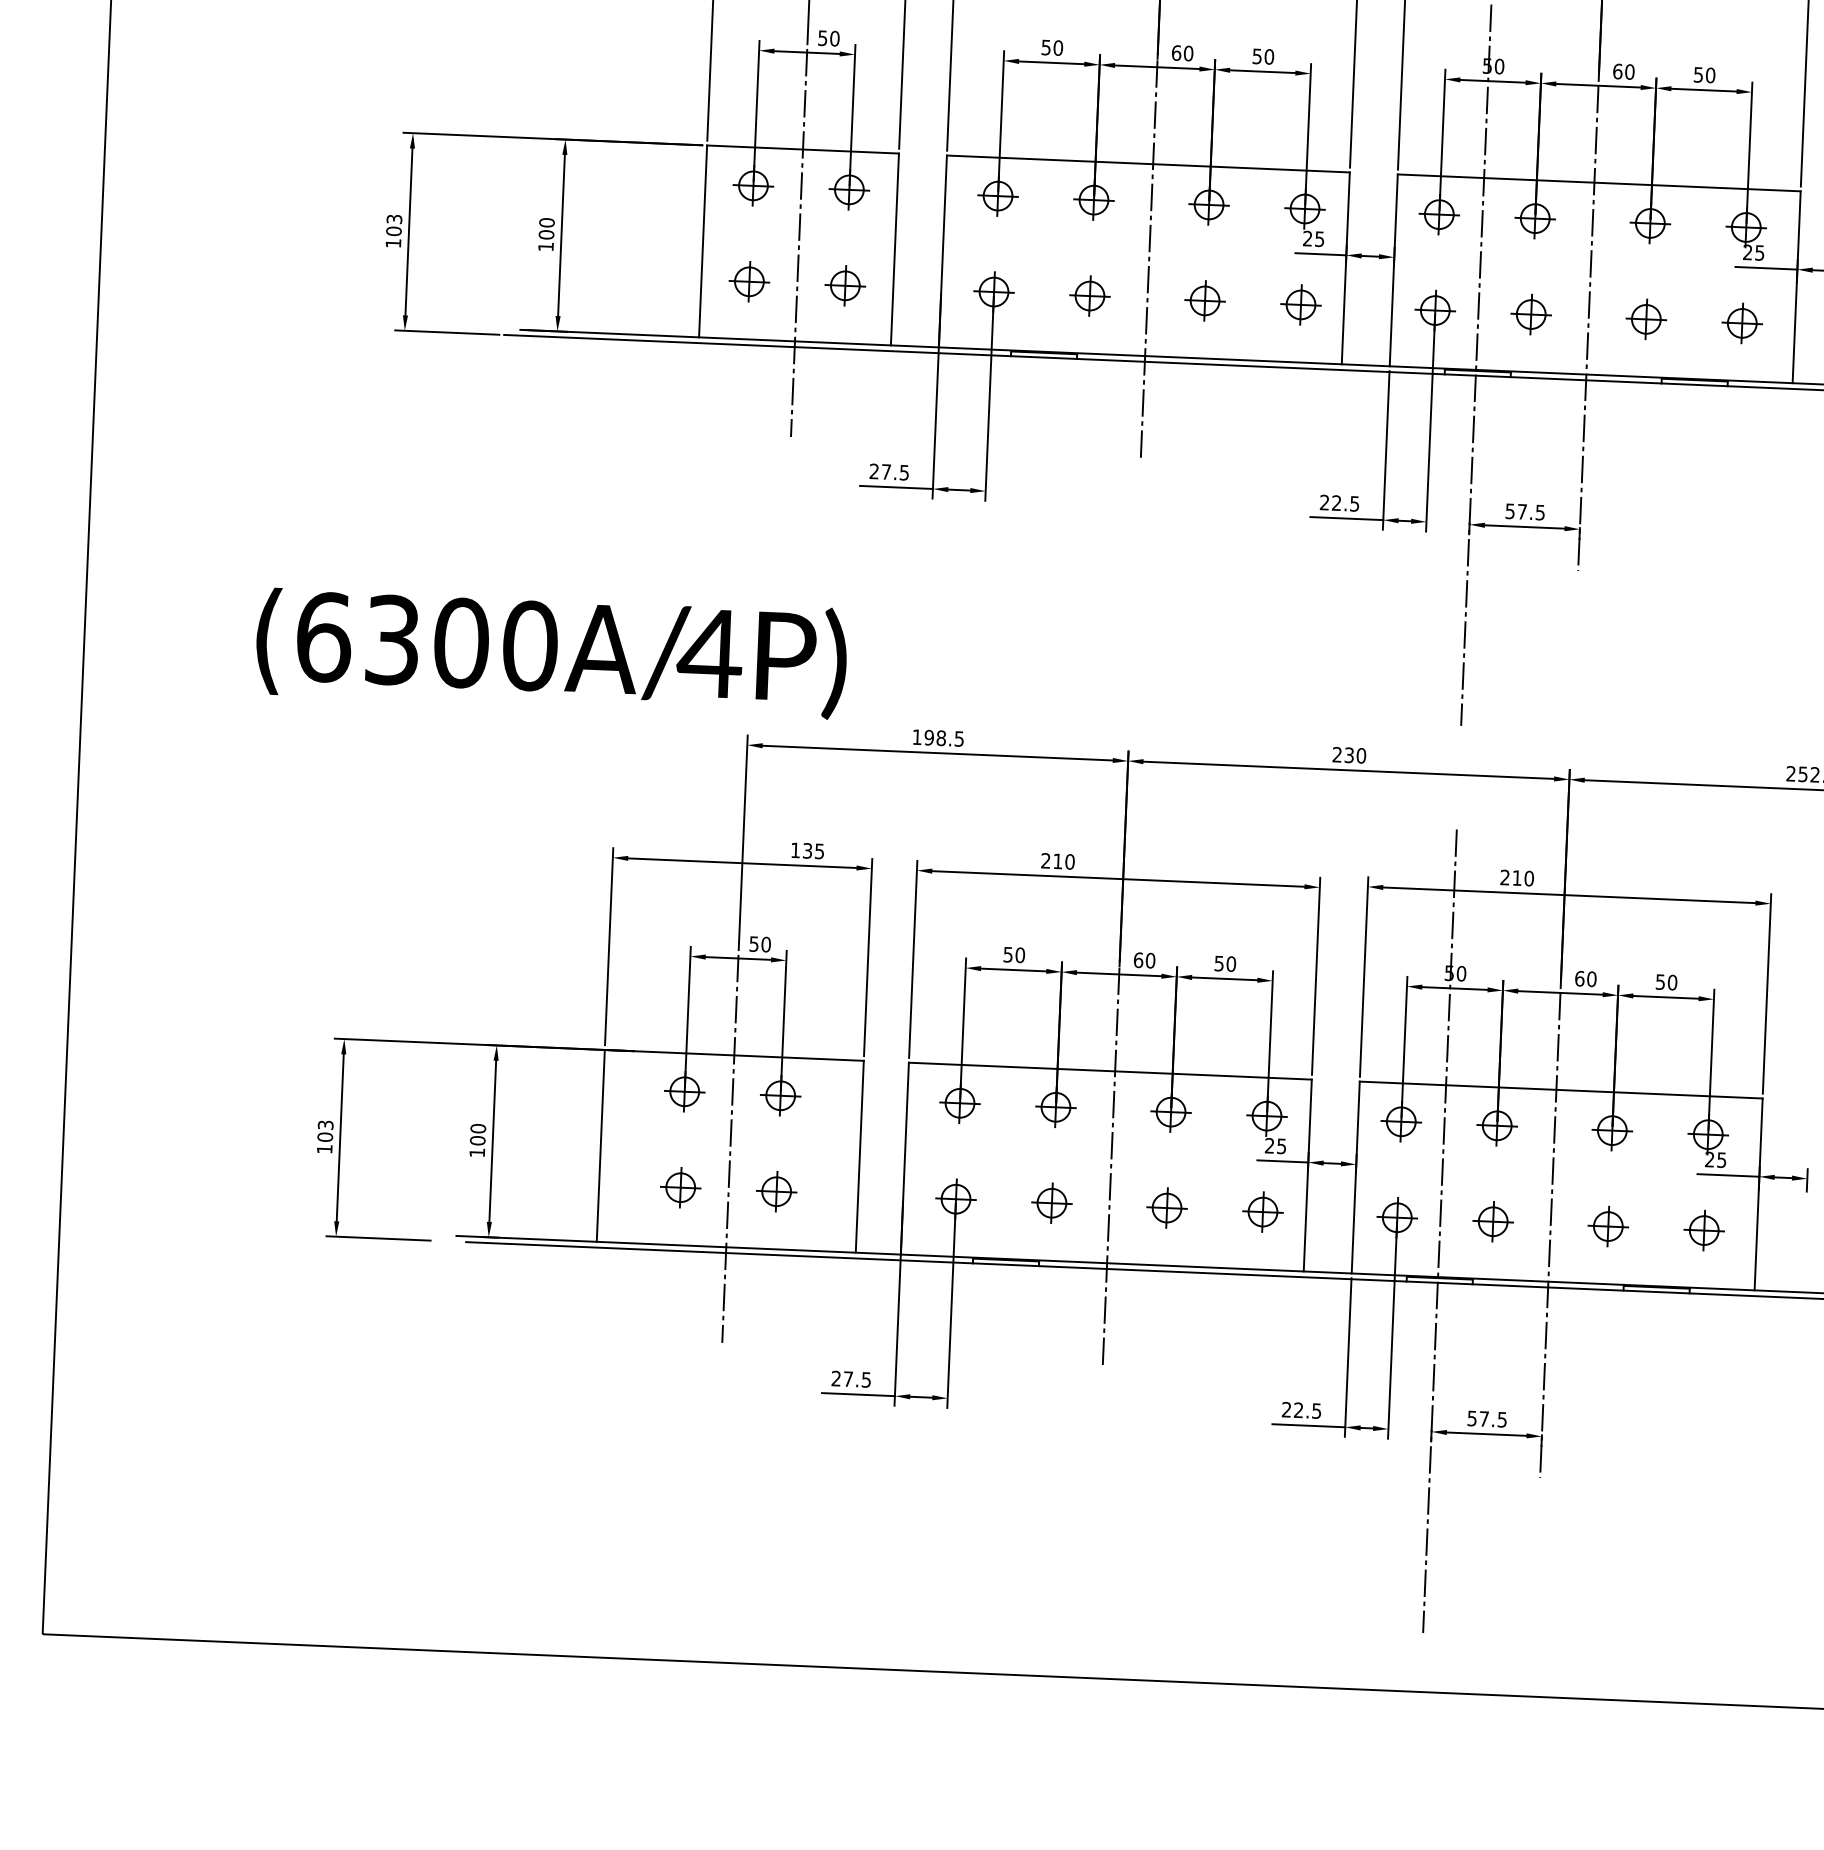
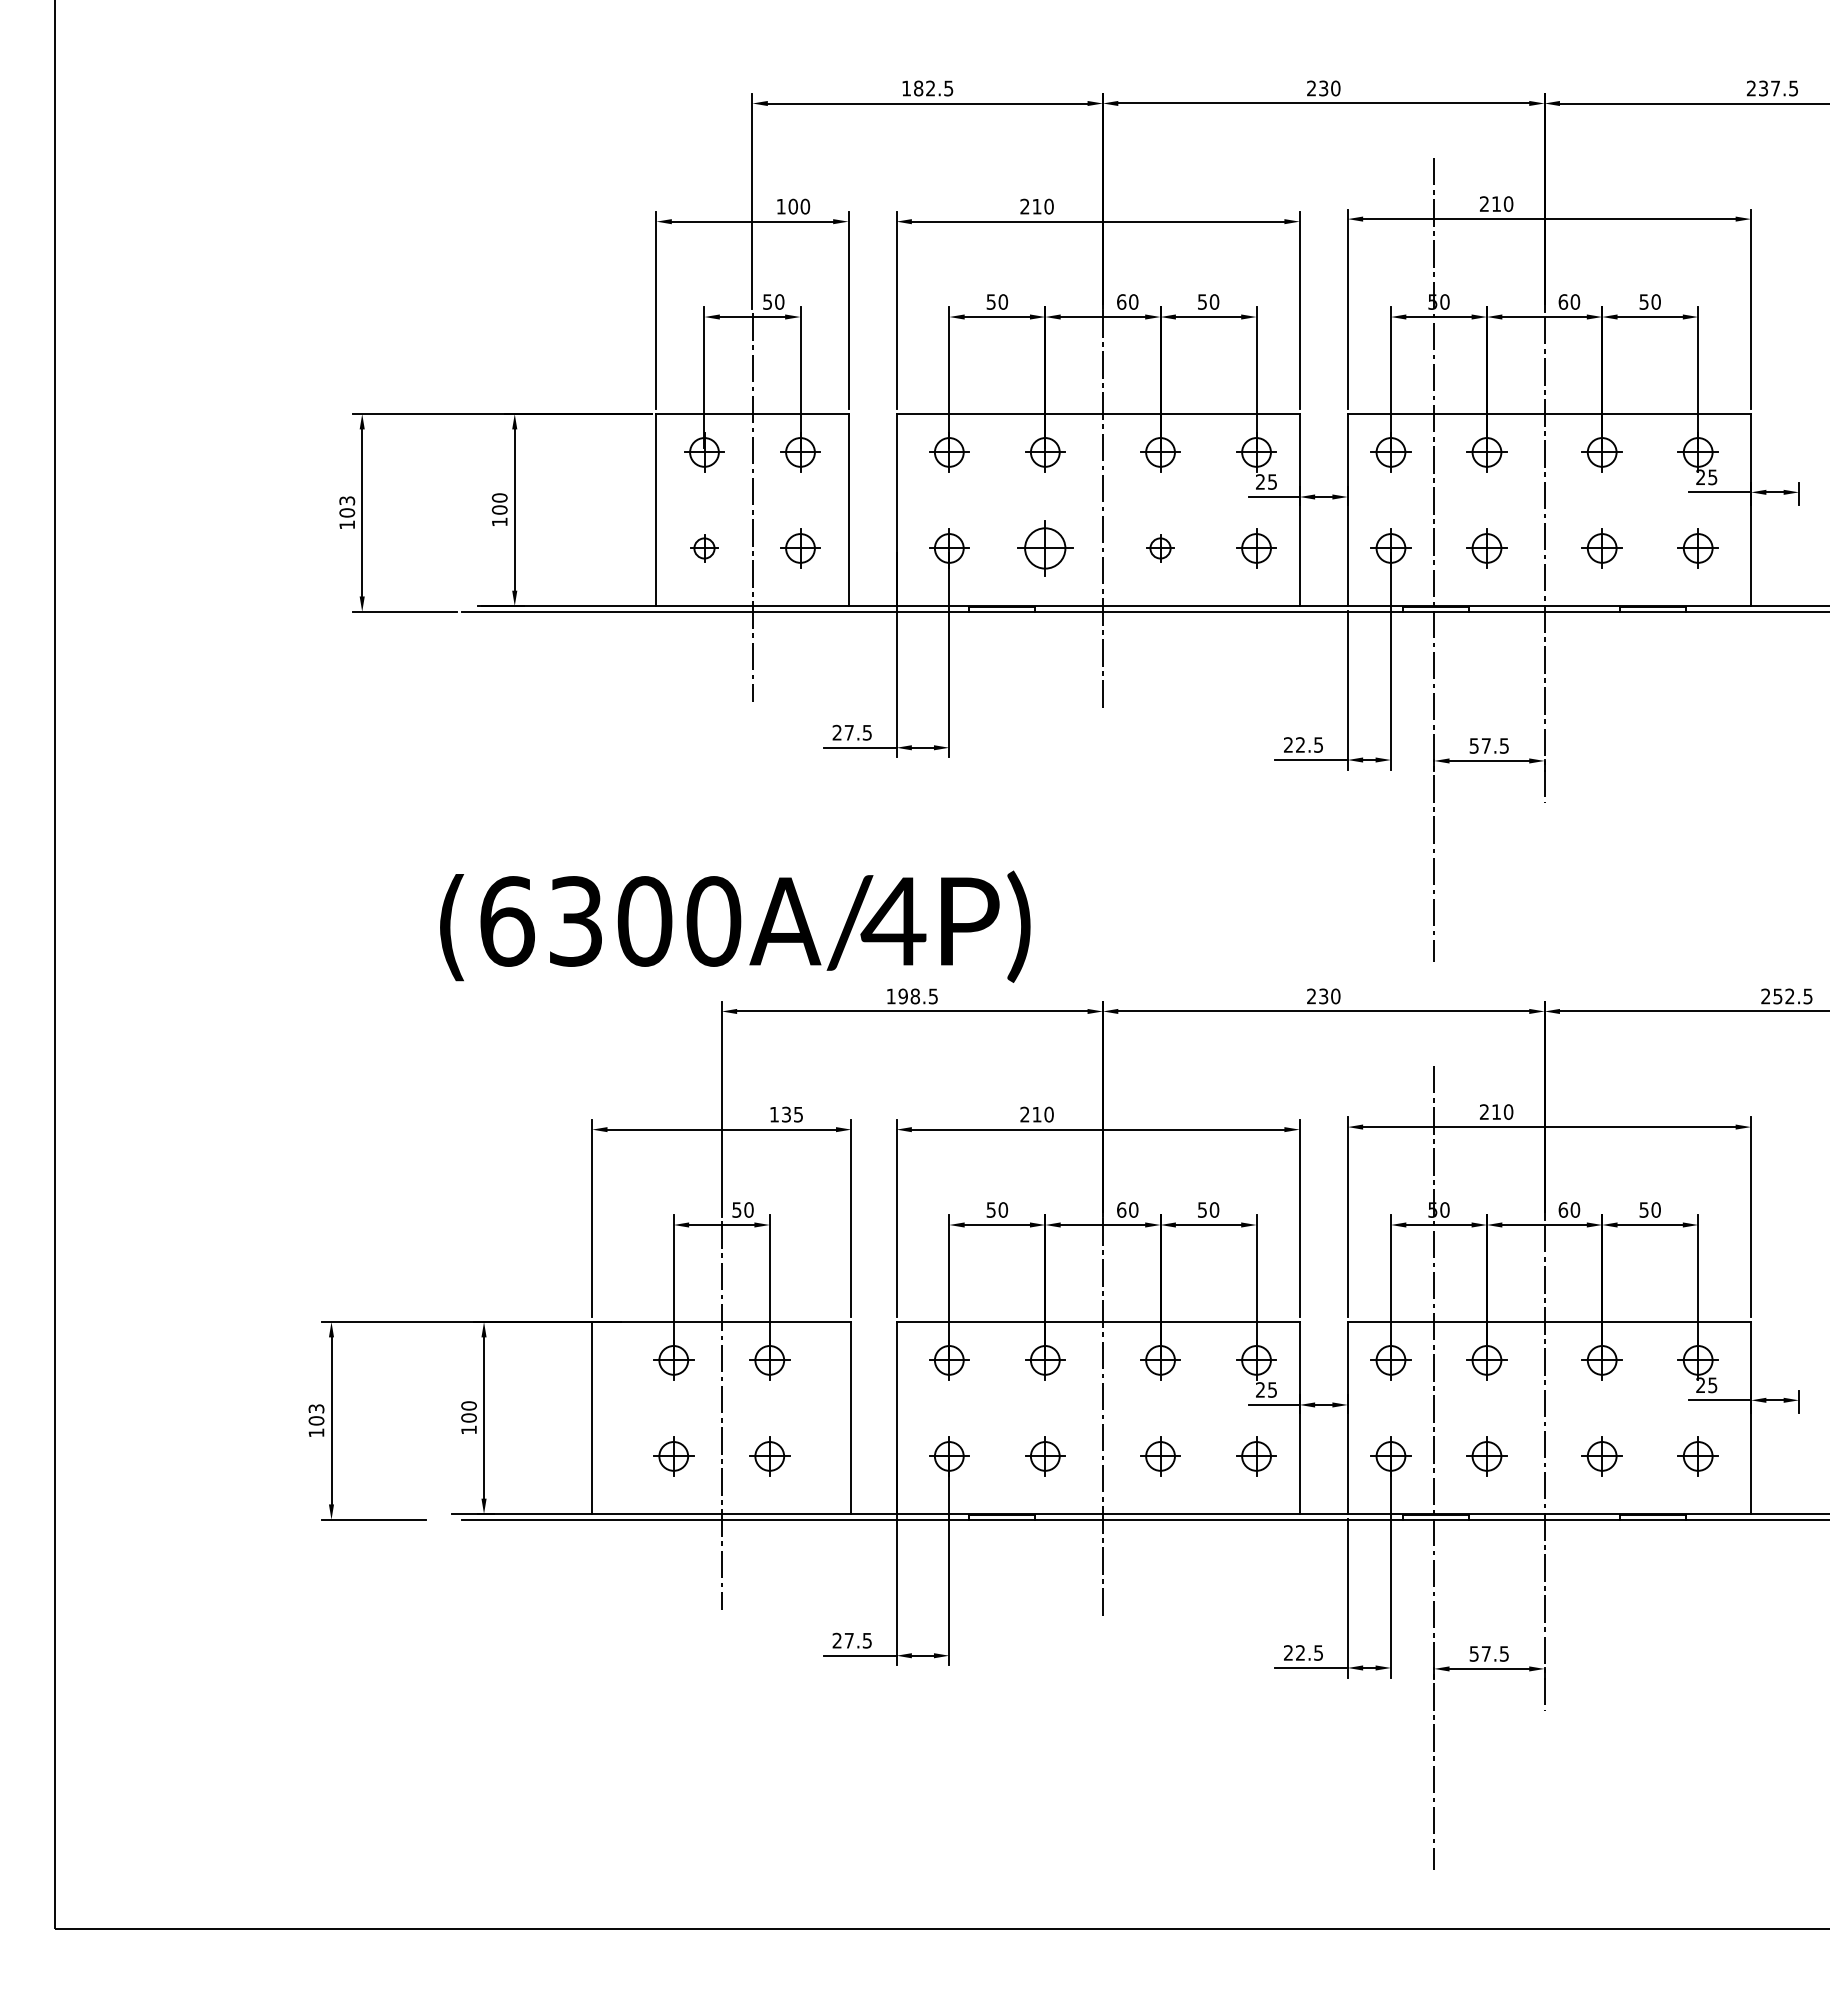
part: (749, 281) -> (704, 548), size x0.7
part: (1090, 296) -> (1045, 548), size x1.4
part: (1205, 300) -> (1160, 548), size x0.7
text: (551, 651) -> (735, 926), moved

